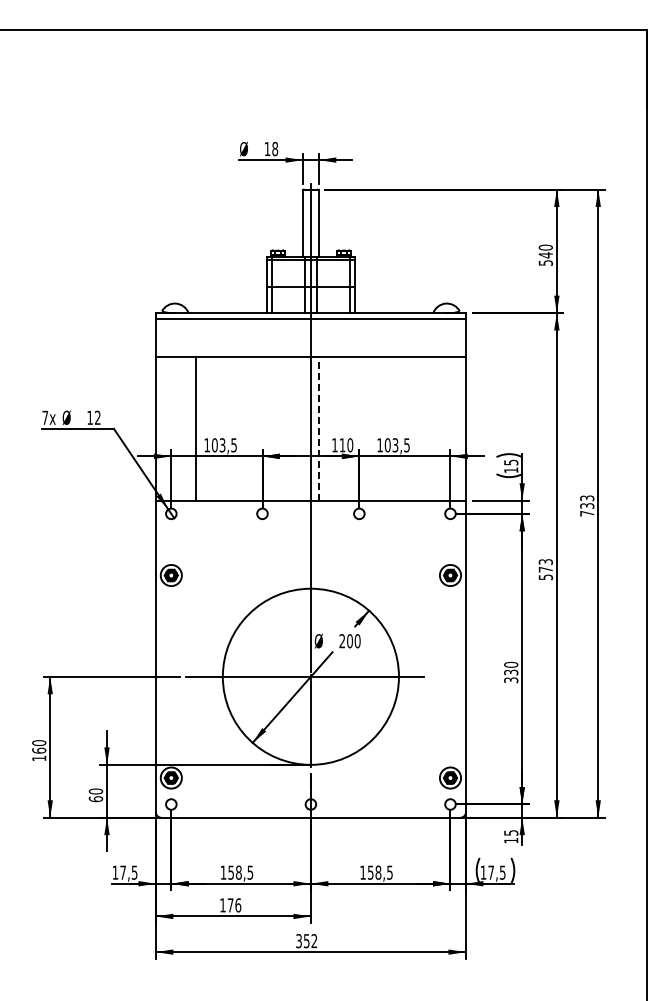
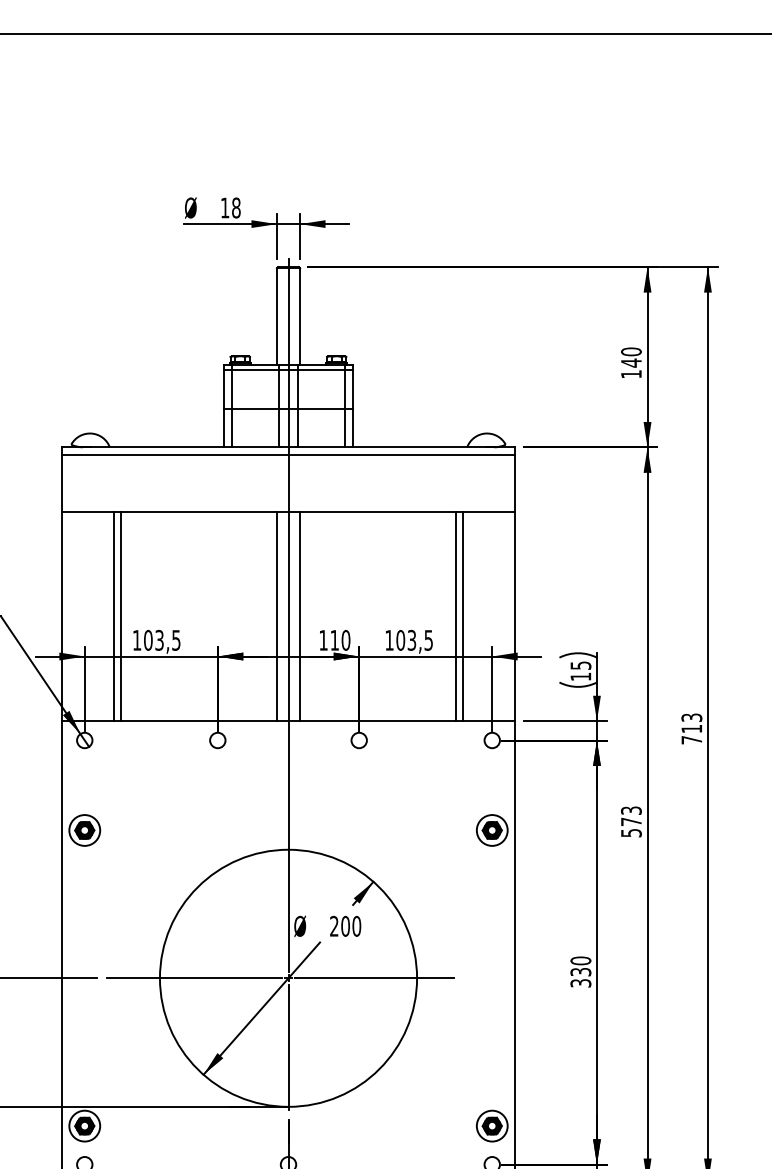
text: (545, 262) -> (630, 373), 540 -> 140
line: (191, 428) -> (114, 615), added
line: (302, 428) -> (276, 615), added
line: (318, 428) -> (299, 615), dashed -> solid
line: (425, 428) -> (455, 615), added
line: (430, 428) -> (463, 615), added
text: (587, 505) -> (692, 728), 733 -> 713

